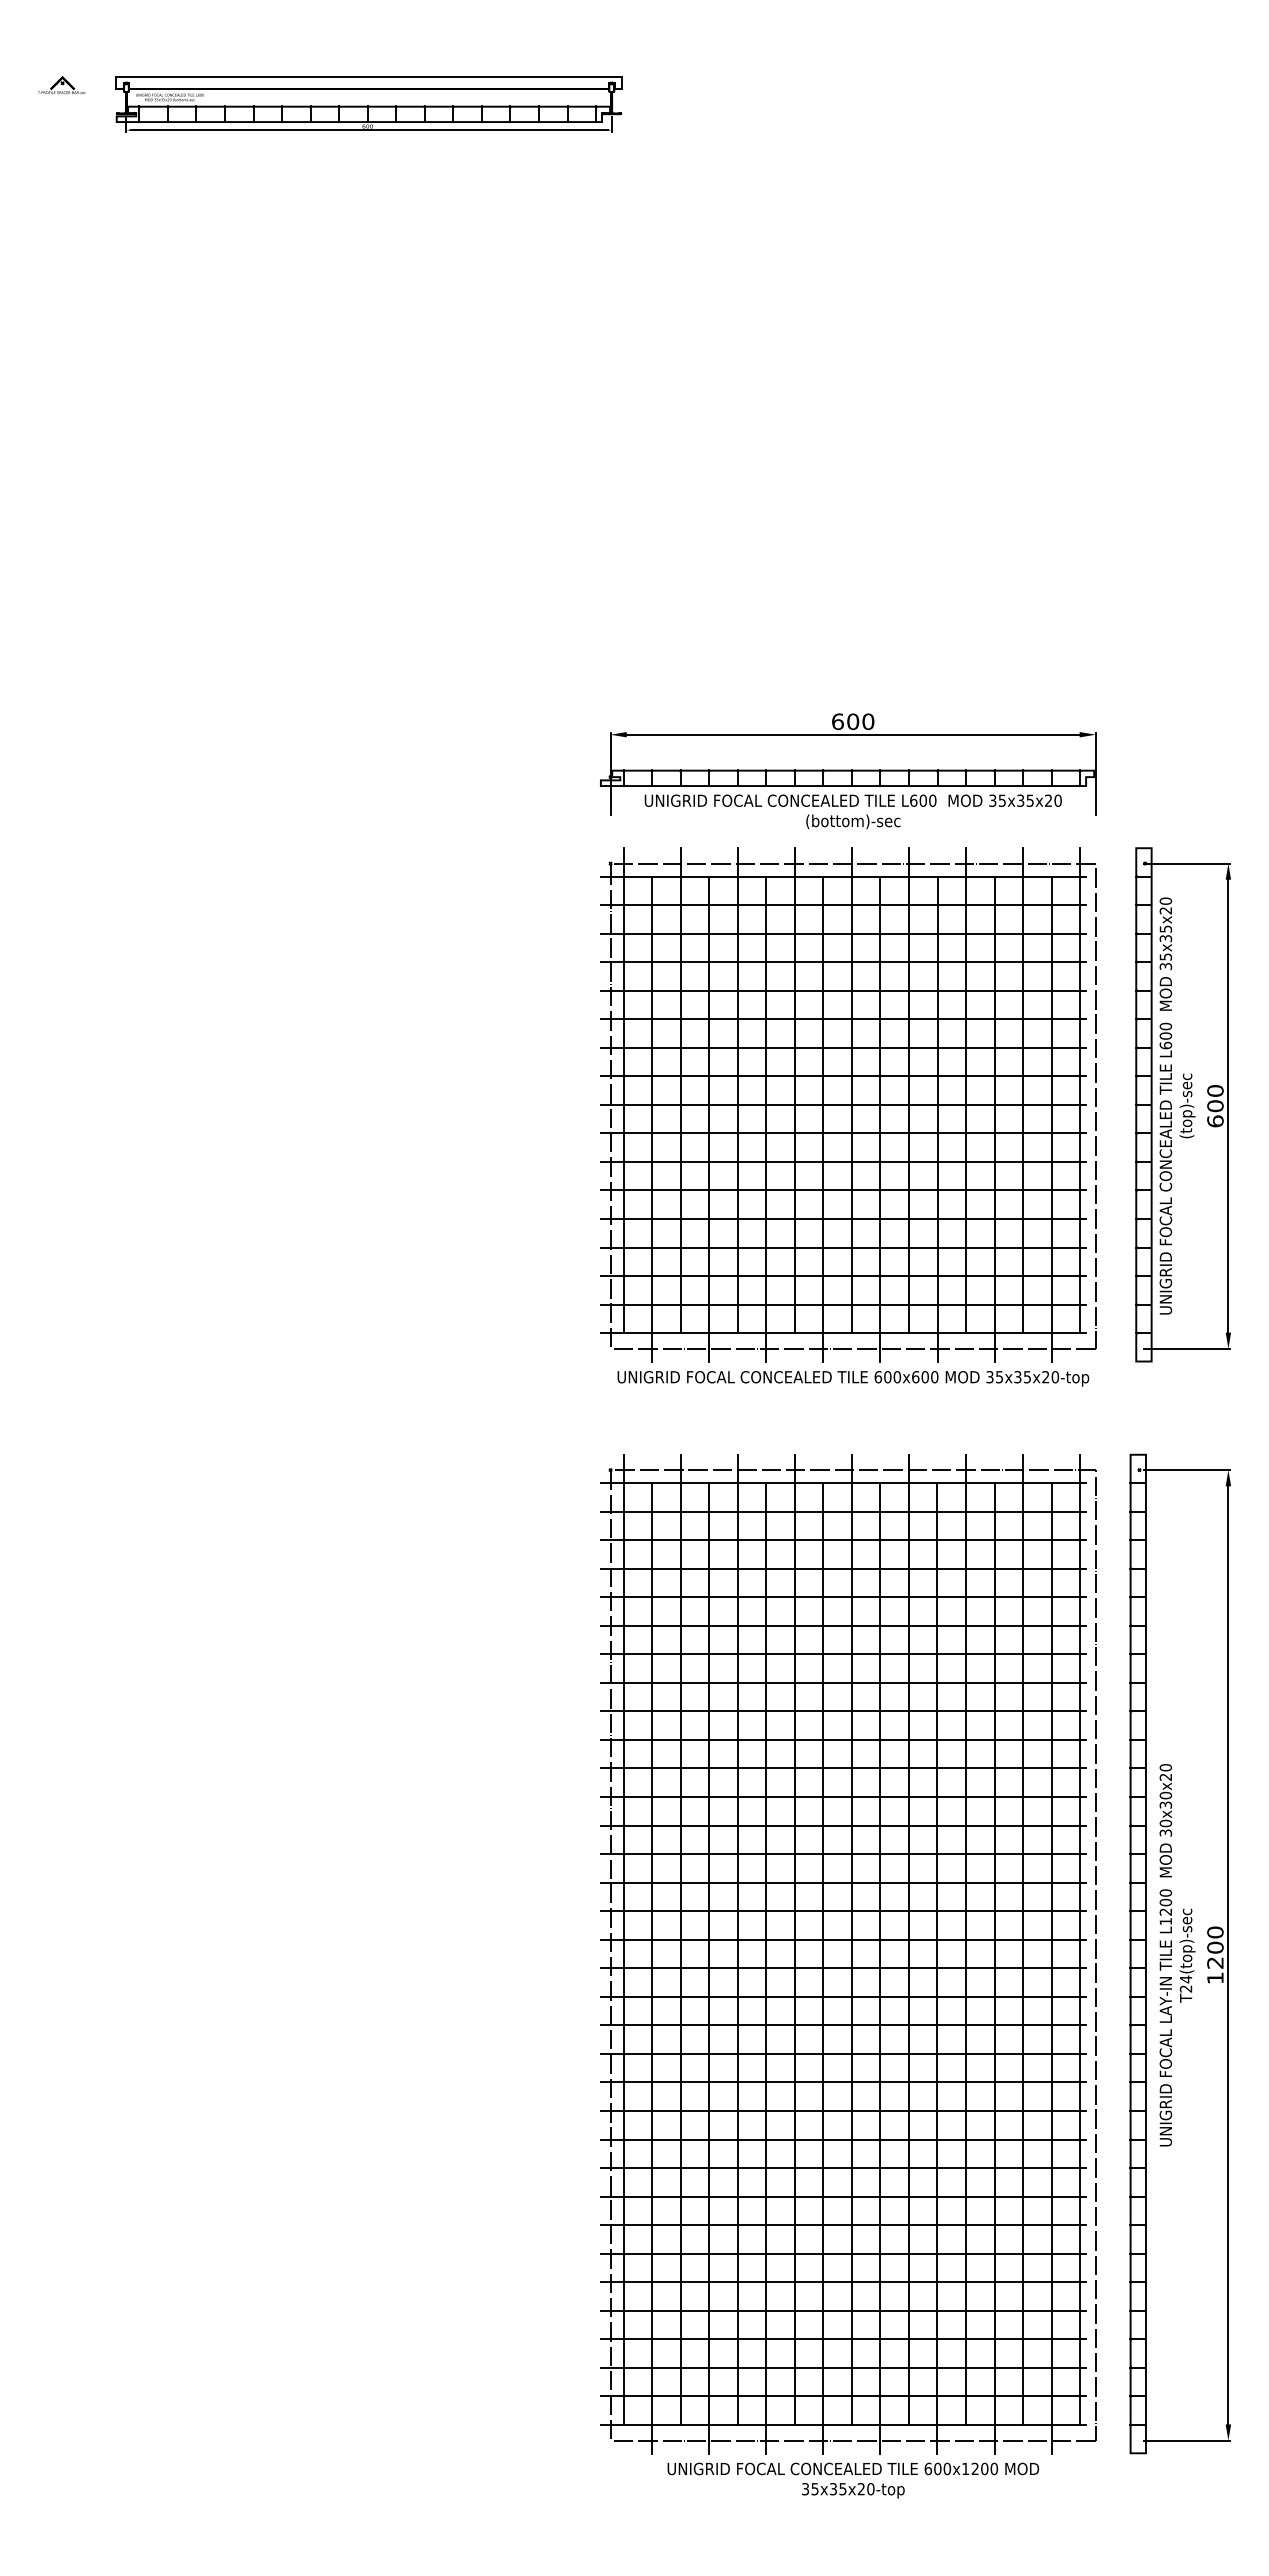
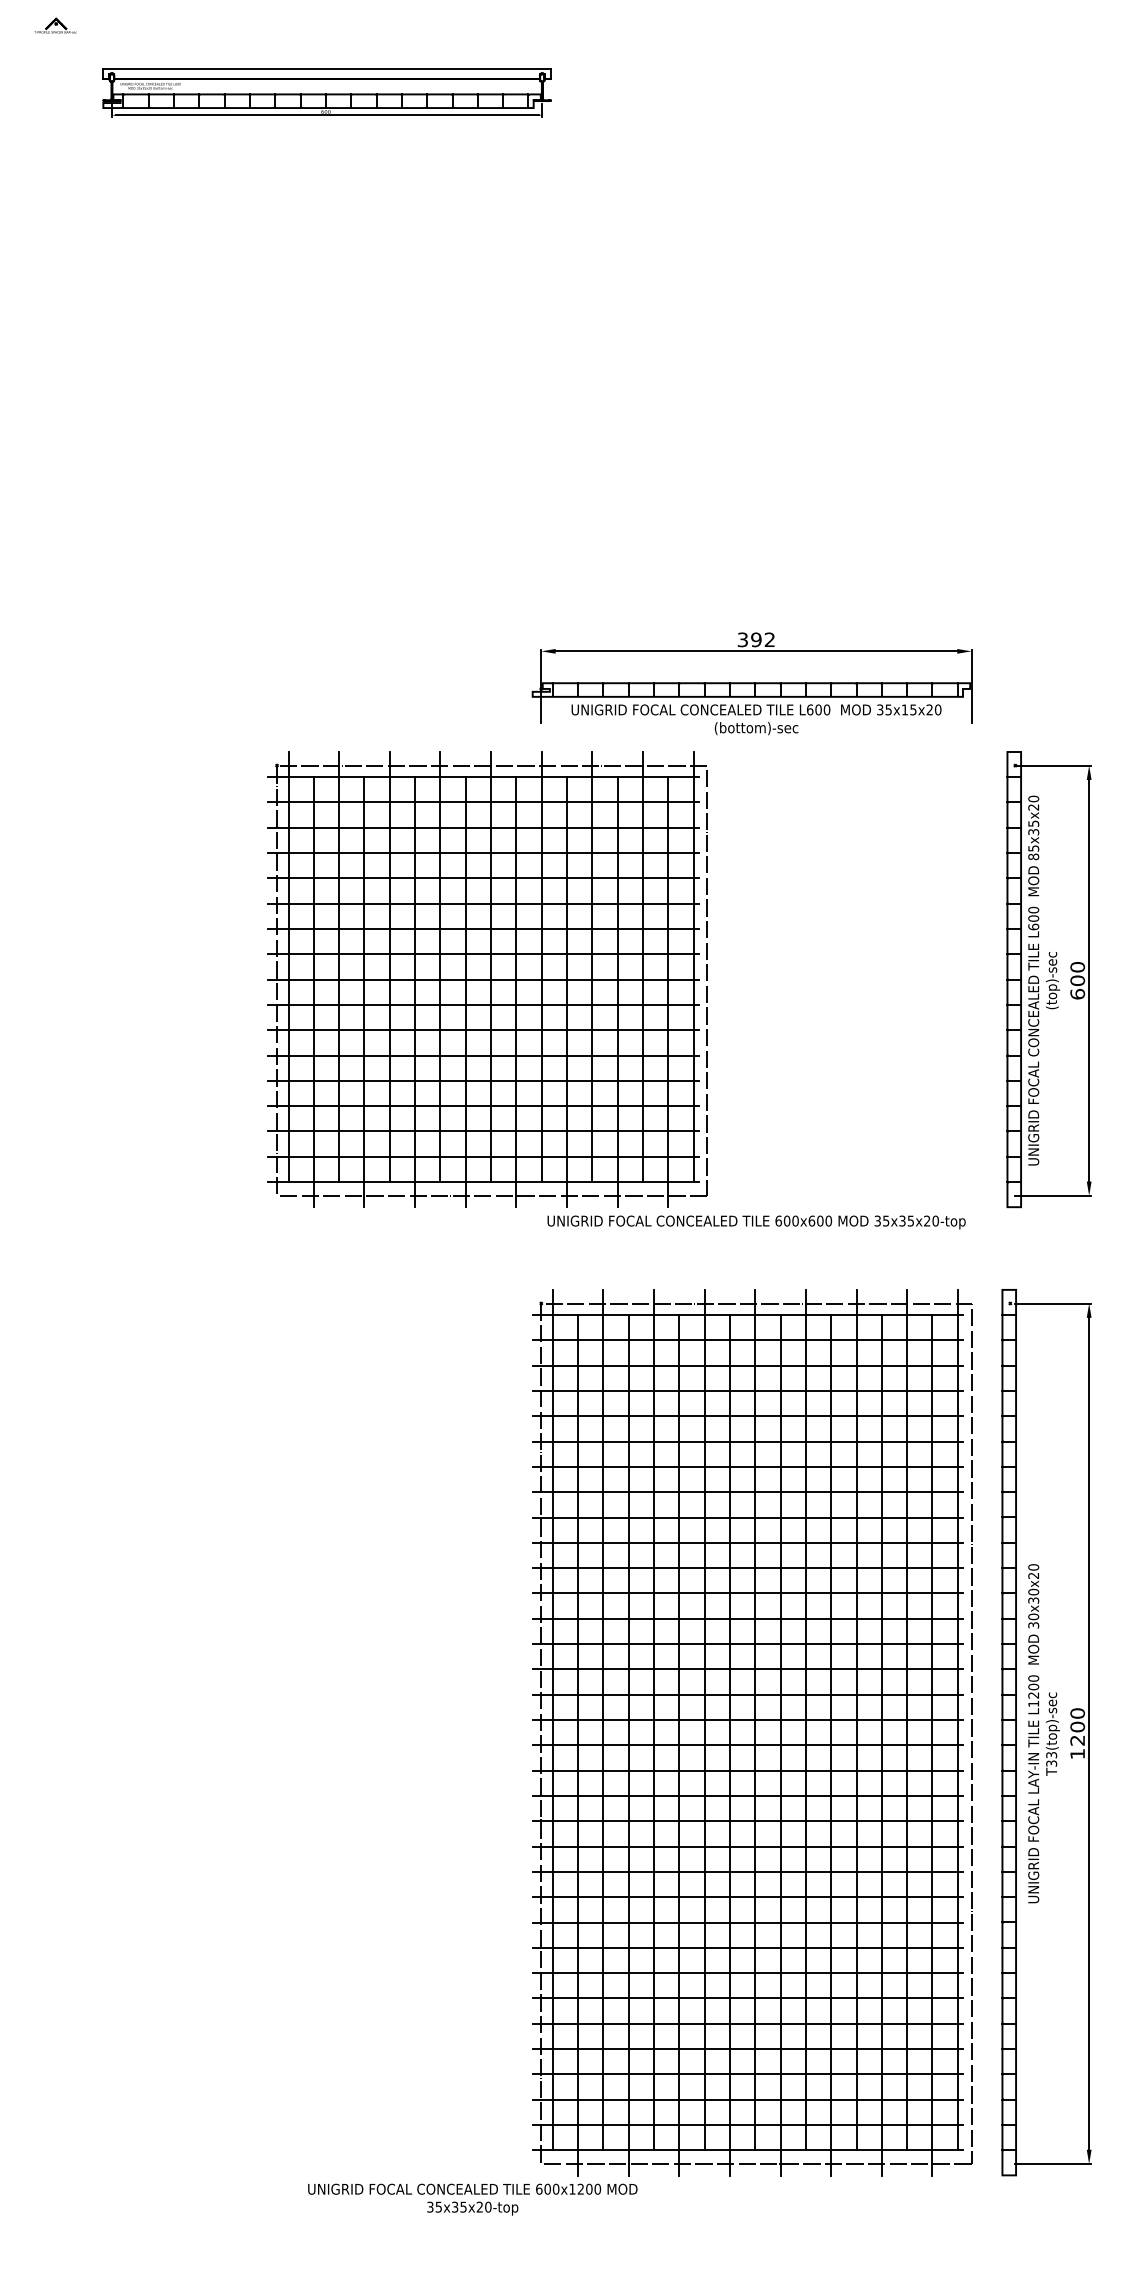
part: (61, 85) -> (55, 25), moved
text: (853, 721) -> (756, 639), 600 -> 392
text: (1020, 800) -> (904, 709), 35x35x20 -> 35x15x20
text: (1165, 966) -> (1033, 856), 35x35x20 -> 85x35x20
part: (848, 1104) -> (488, 979), moved
text: (1185, 1983) -> (1051, 1758), T24(top)-sec -> T33(top)-sec
text: (853, 2480) -> (472, 2199), moved

